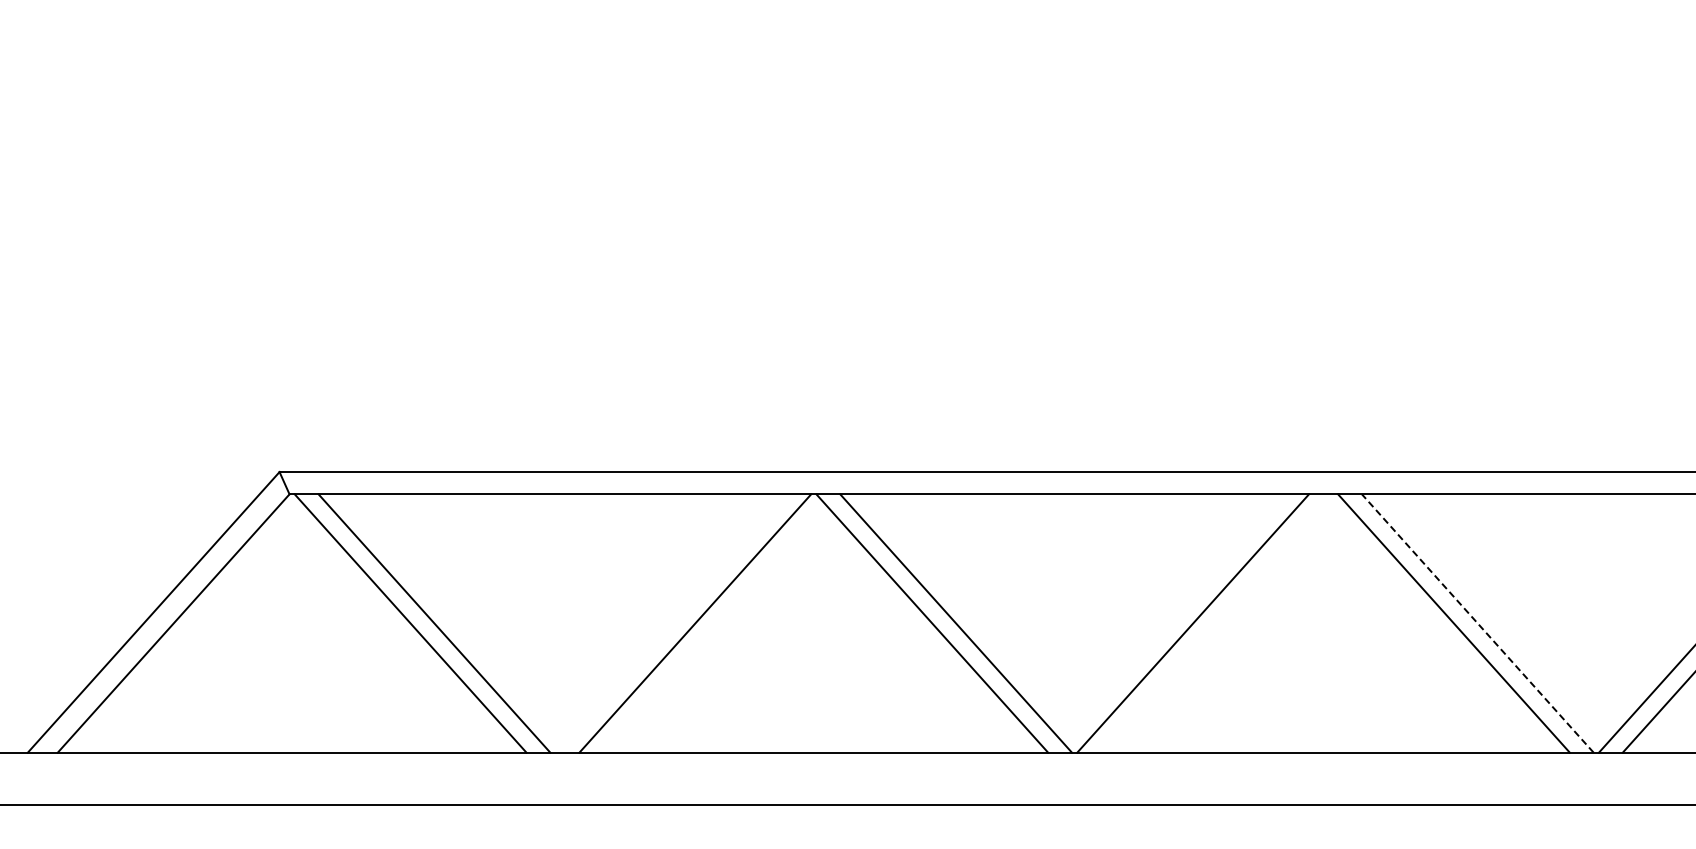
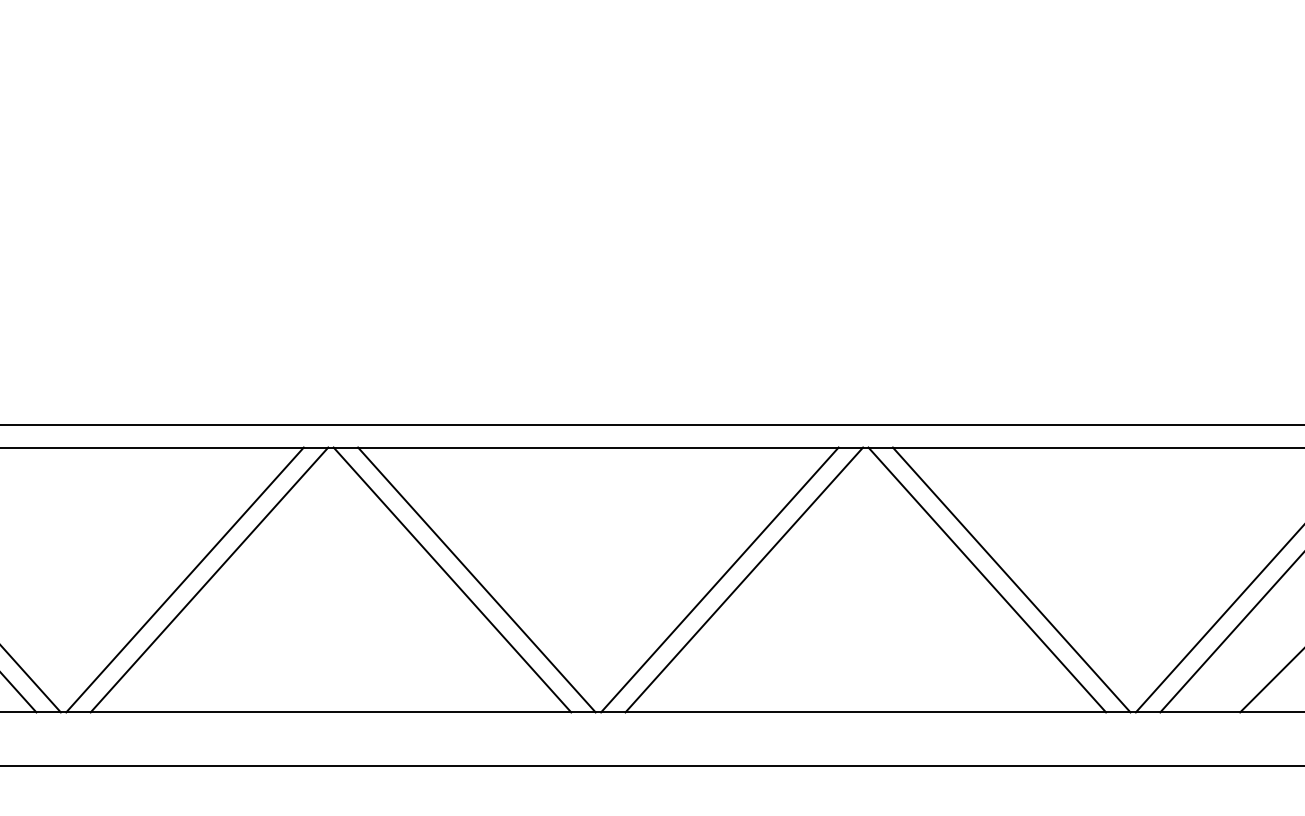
line: (671, 623) -> (185, 579), added
line: (1216, 623) -> (743, 579), added
line: (1477, 623) -> (1011, 579), dashed -> solid

